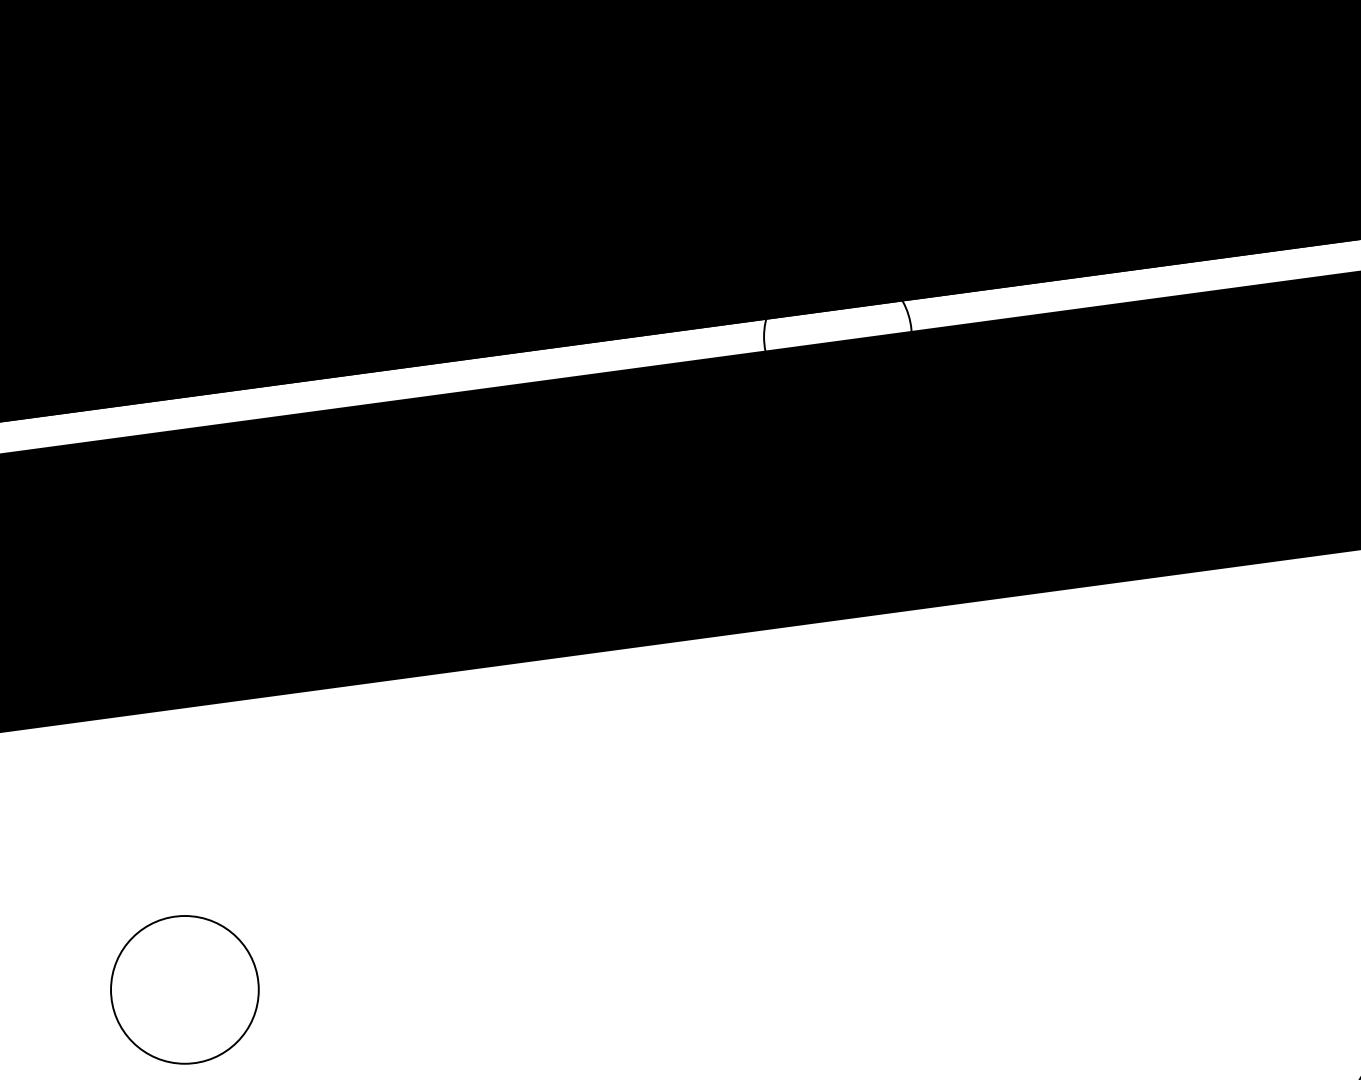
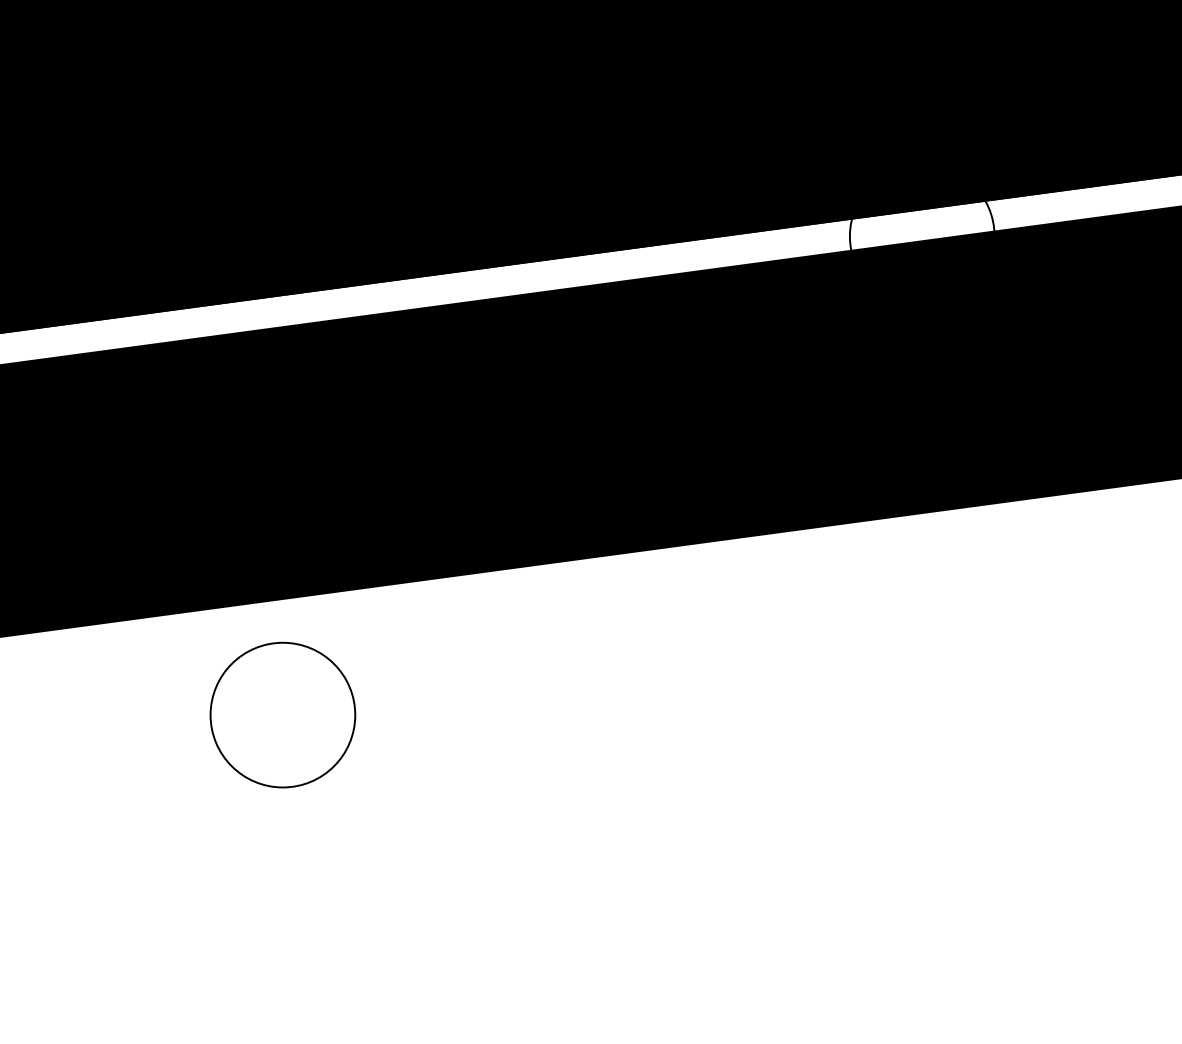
part: (184, 989) -> (282, 714), moved

